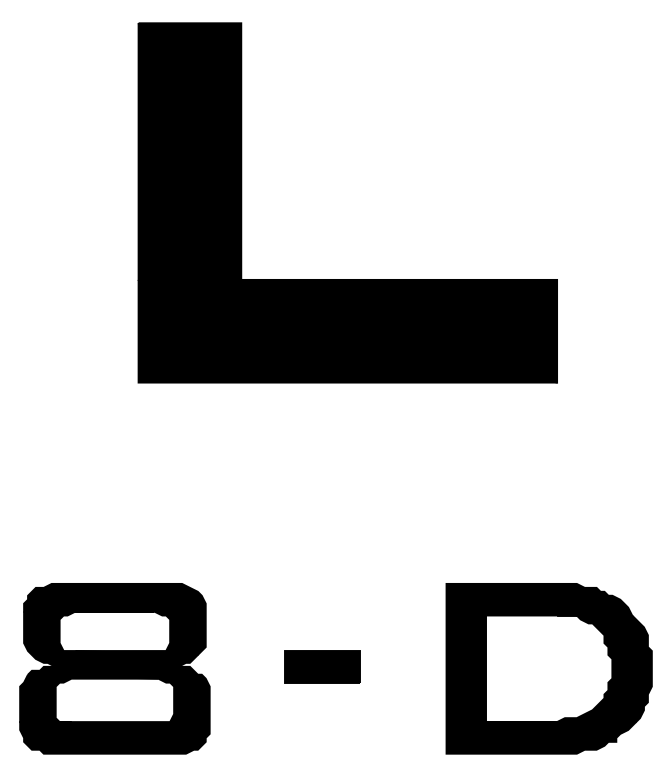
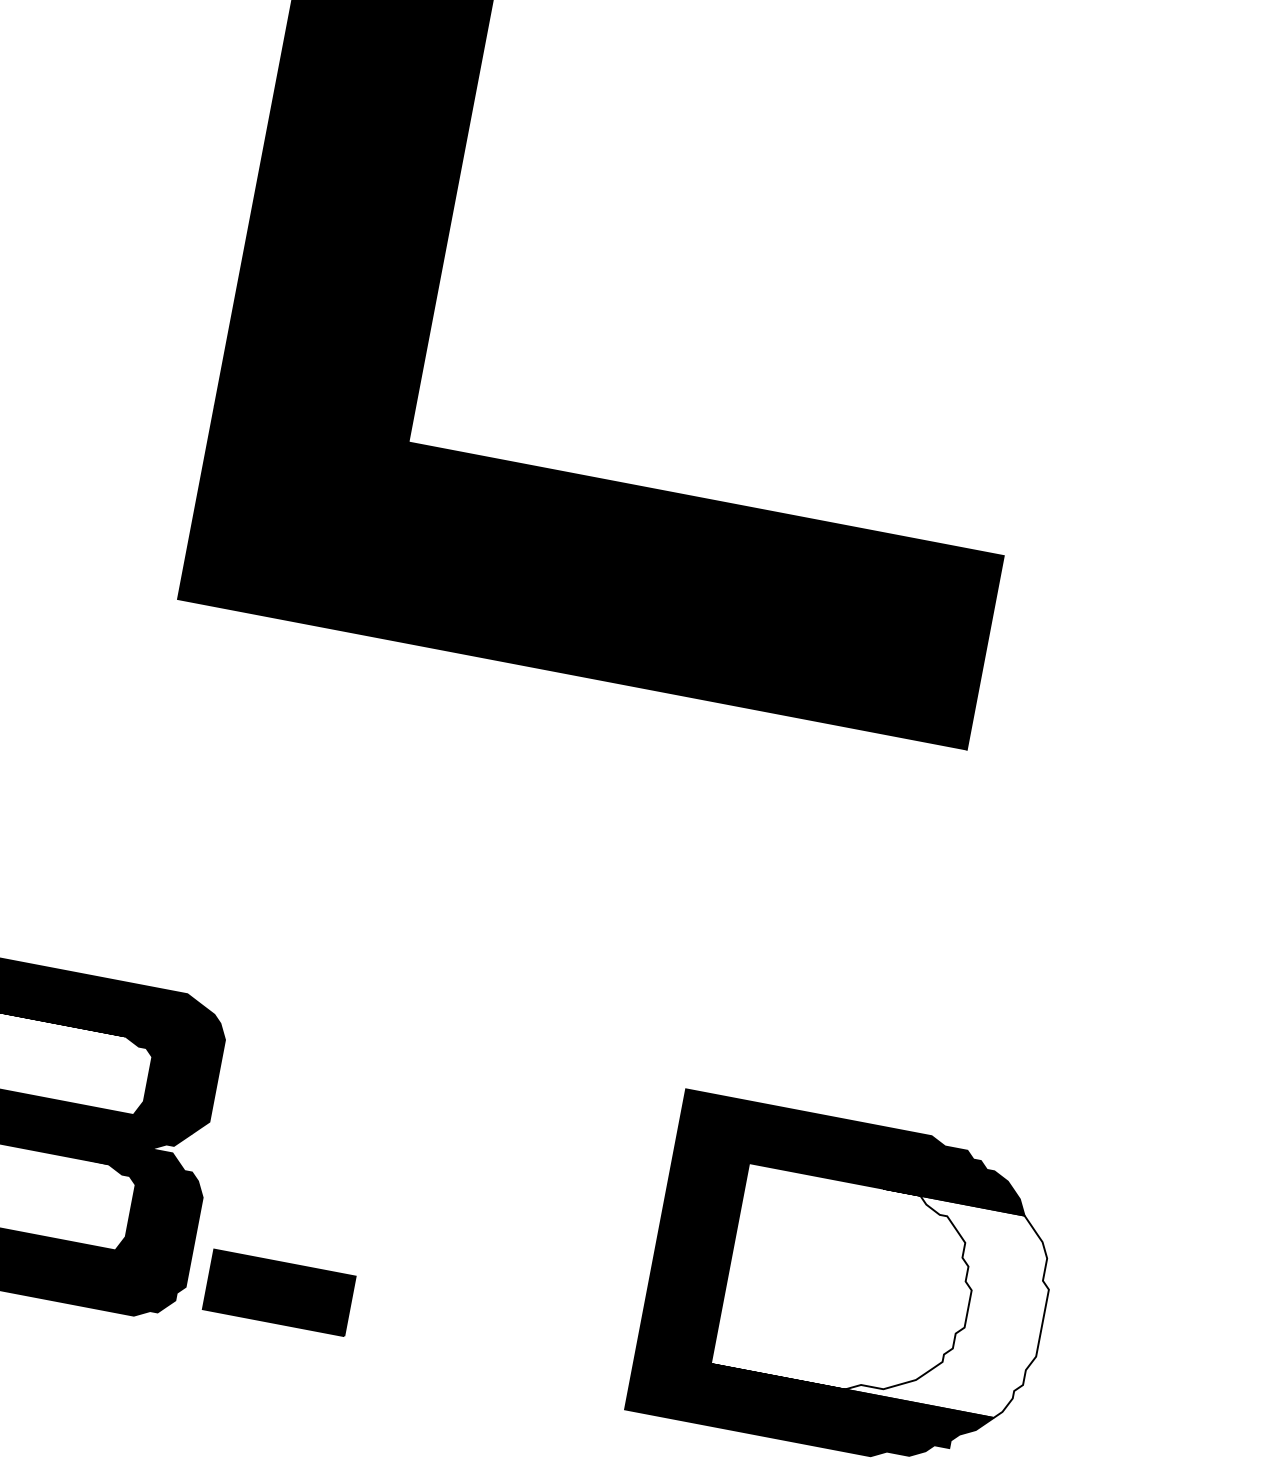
part: (322, 666) -> (279, 1292), moved
fill: (568, 668) -> (885, 1292), removed

